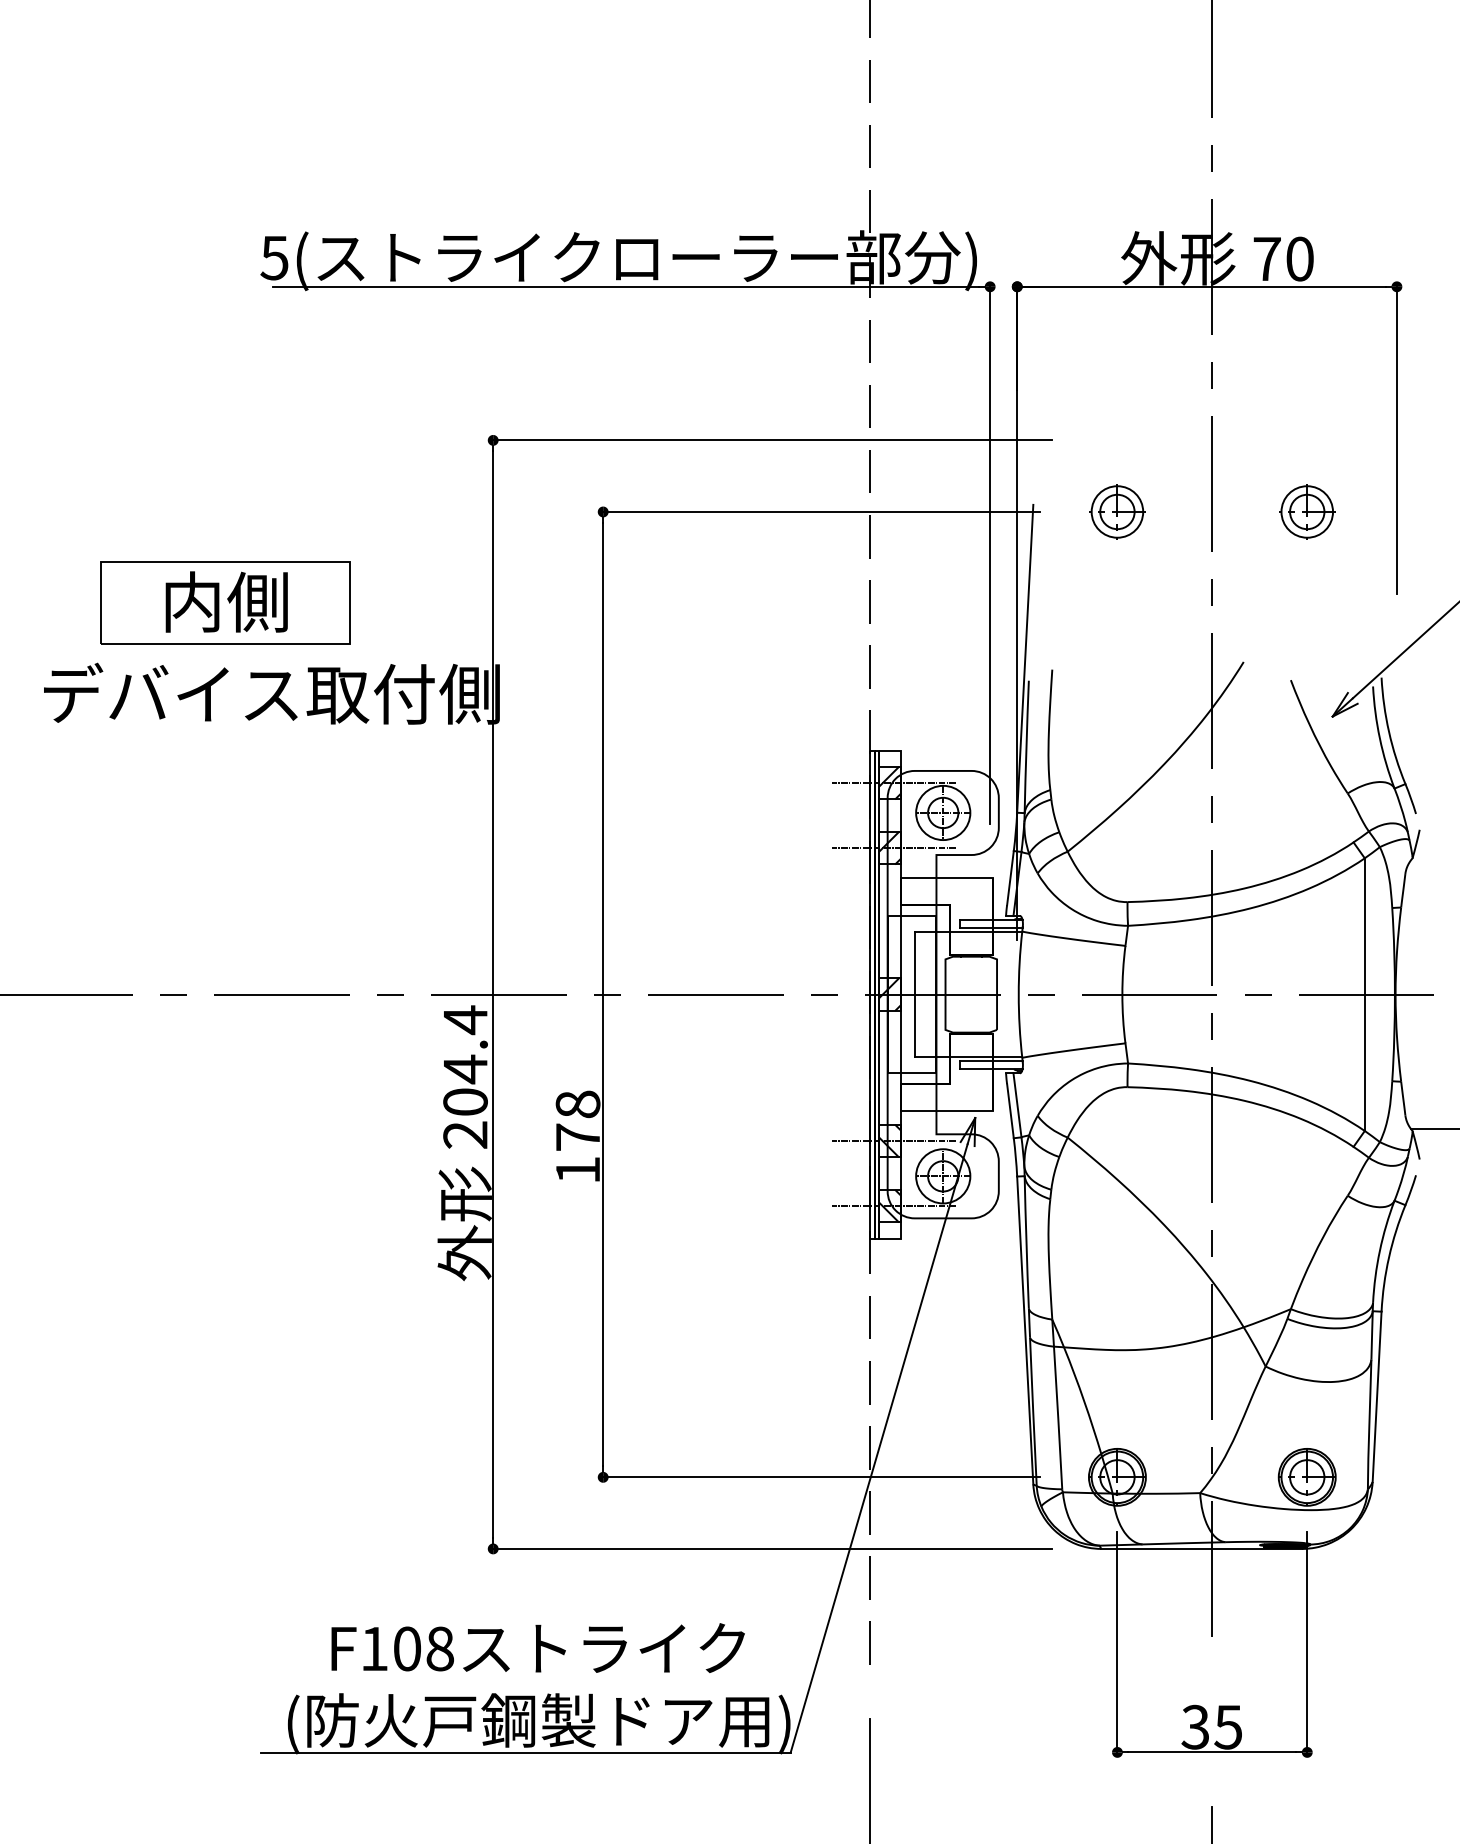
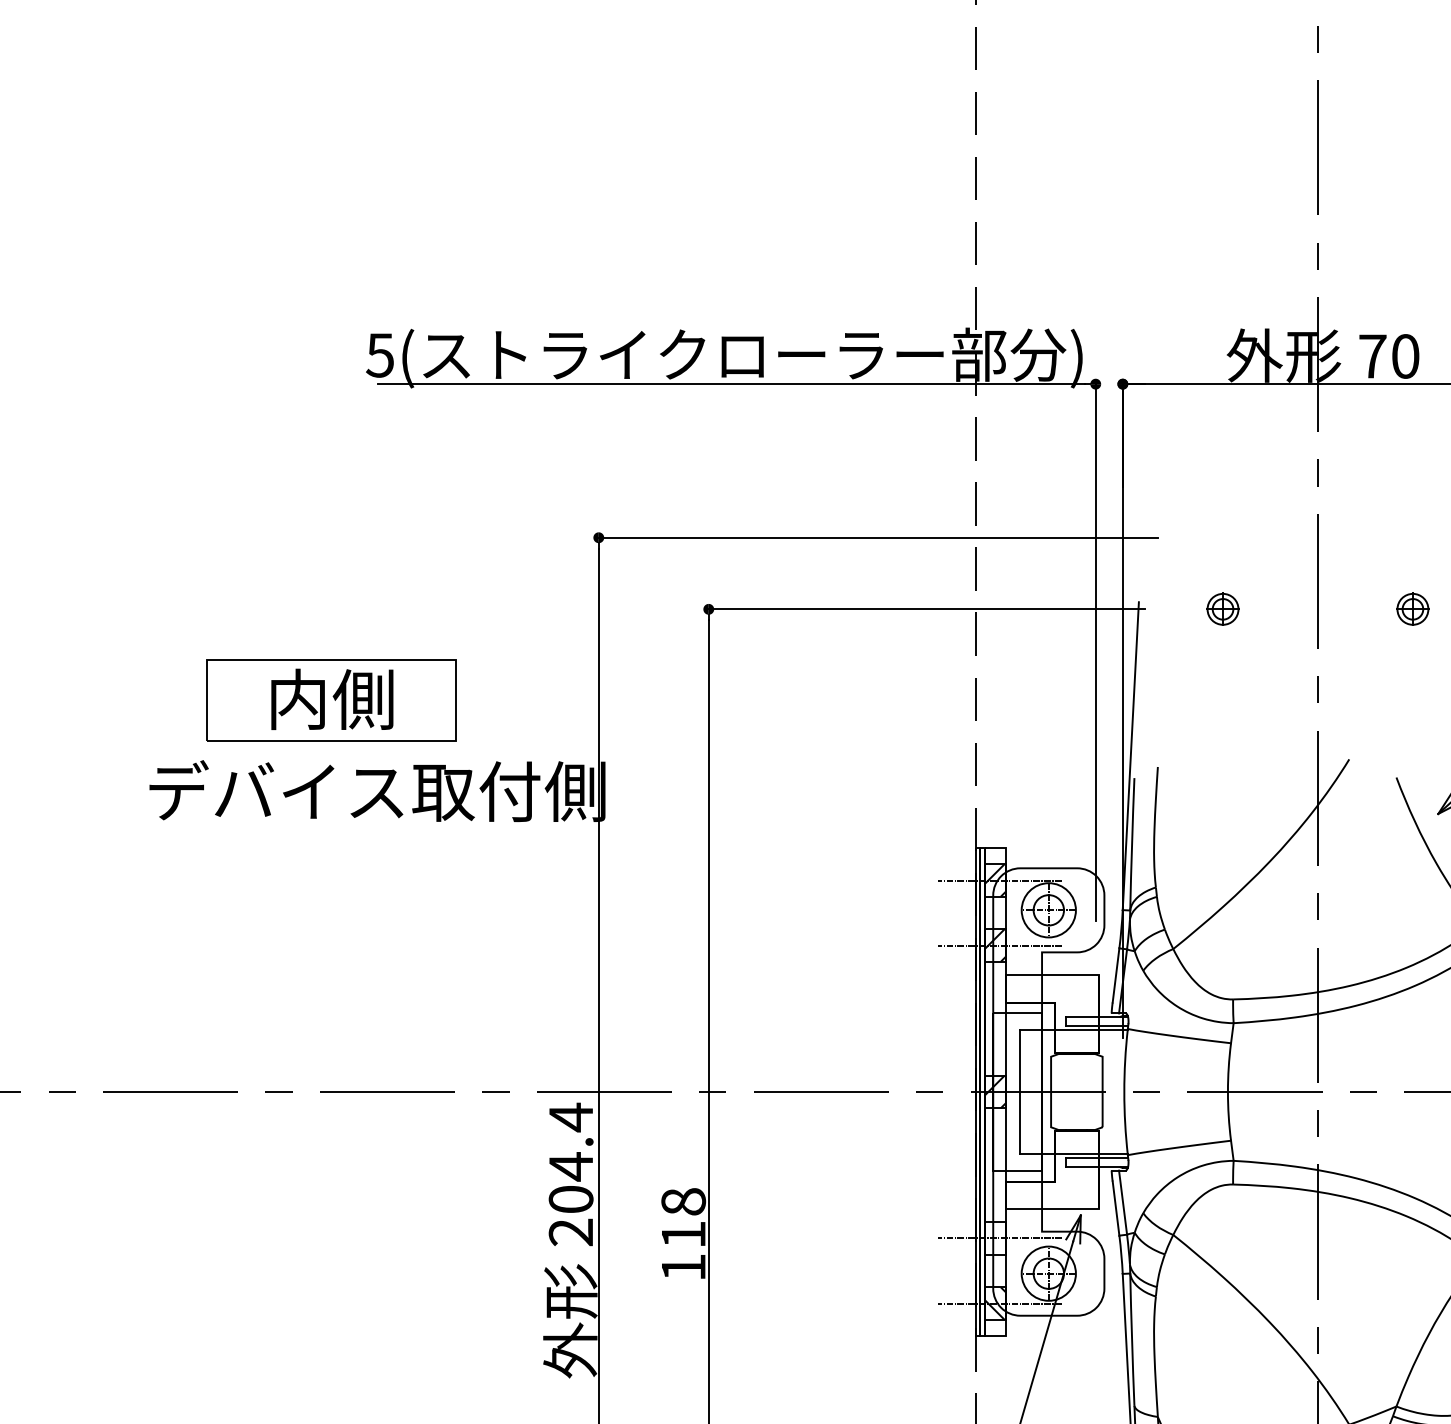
part: (1117, 511) -> (1223, 608), size x0.6
part: (1307, 511) -> (1413, 608), size x0.6
text: (577, 1136) -> (683, 1233), 178 -> 118
hatch: (889, 1140) -> (995, 1237), removed

